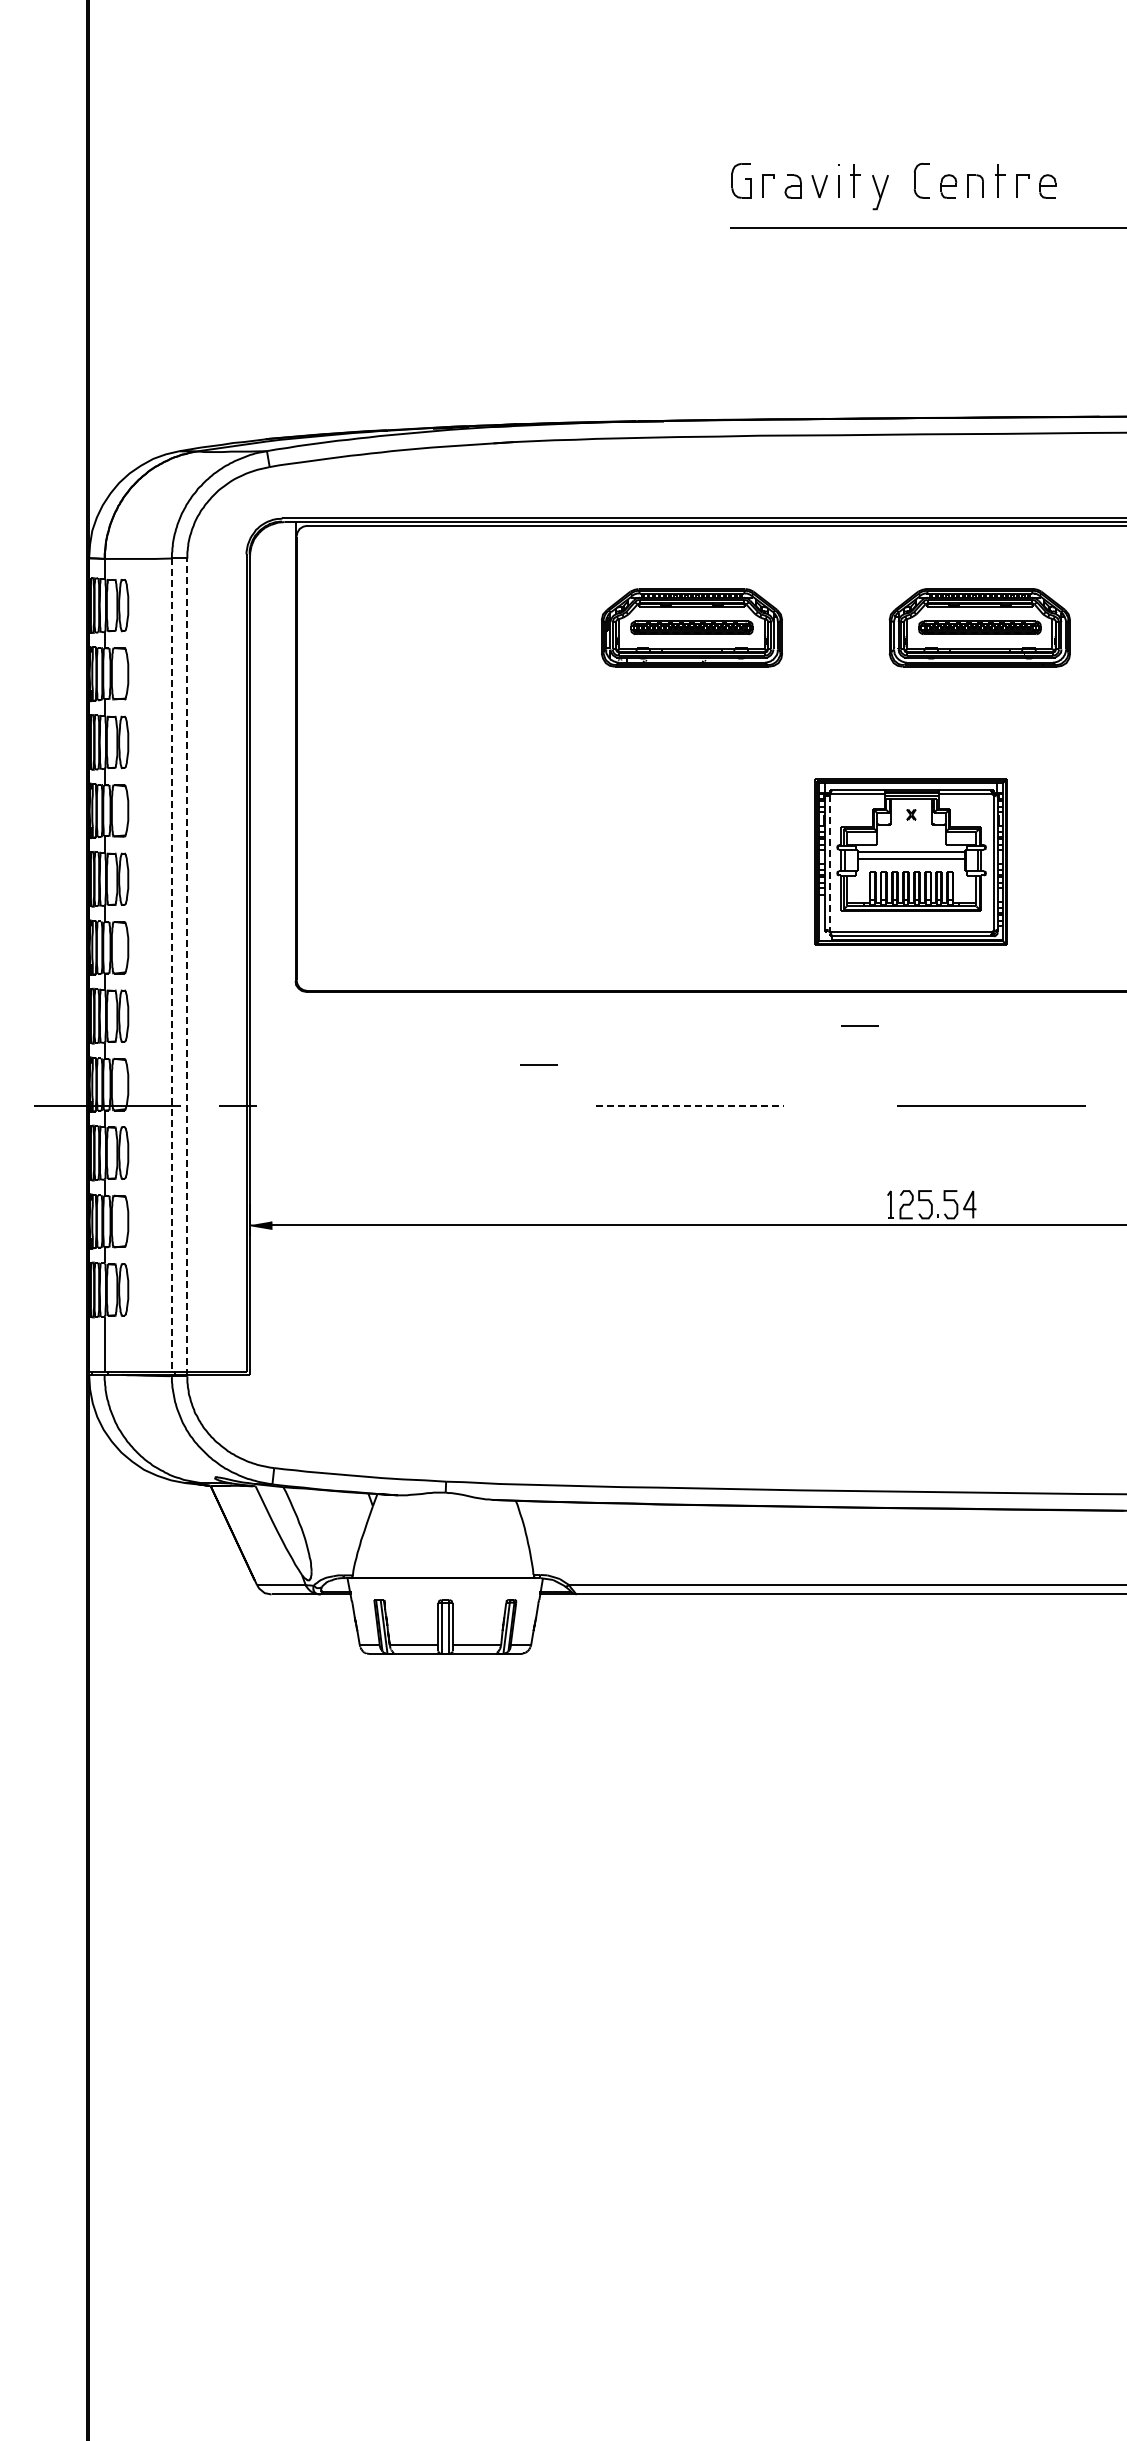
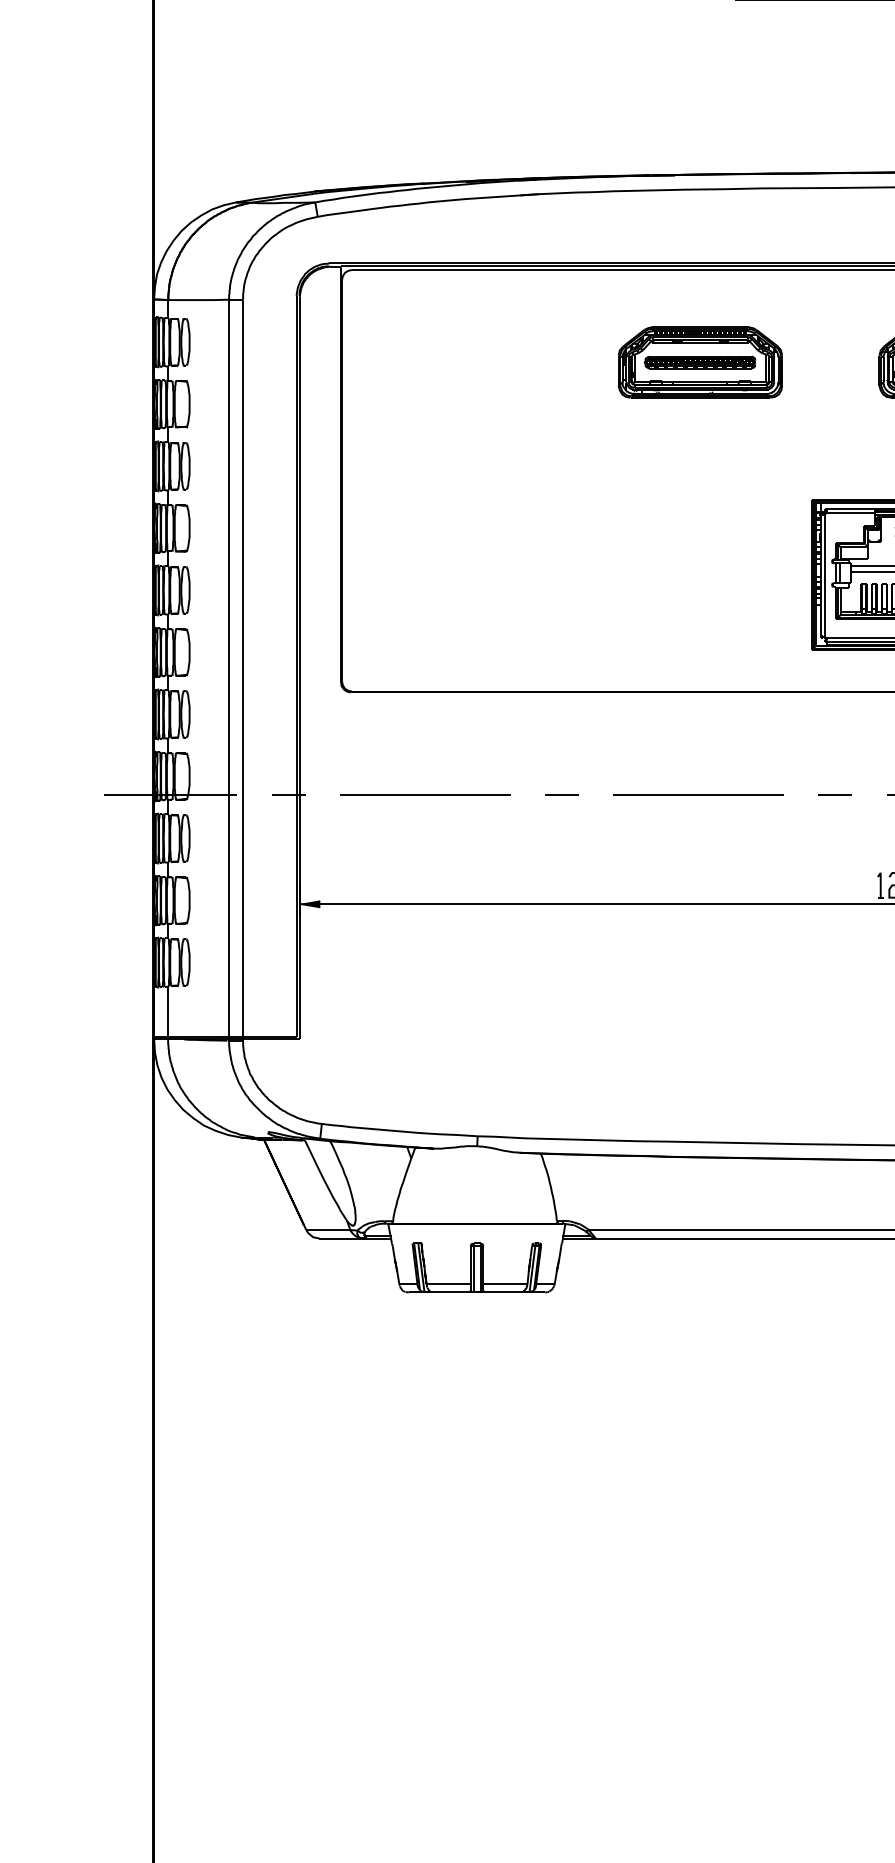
line: (829, 862) -> (825, 575), dashed -> solid
line: (171, 965) -> (228, 668), dashed -> solid
line: (187, 967) -> (243, 670), dashed -> solid
line: (859, 1025) -> (835, 795), moved
line: (538, 1064) -> (561, 795), moved
line: (388, 1105) -> (425, 795), added
line: (690, 1105) -> (699, 795), dashed -> solid

